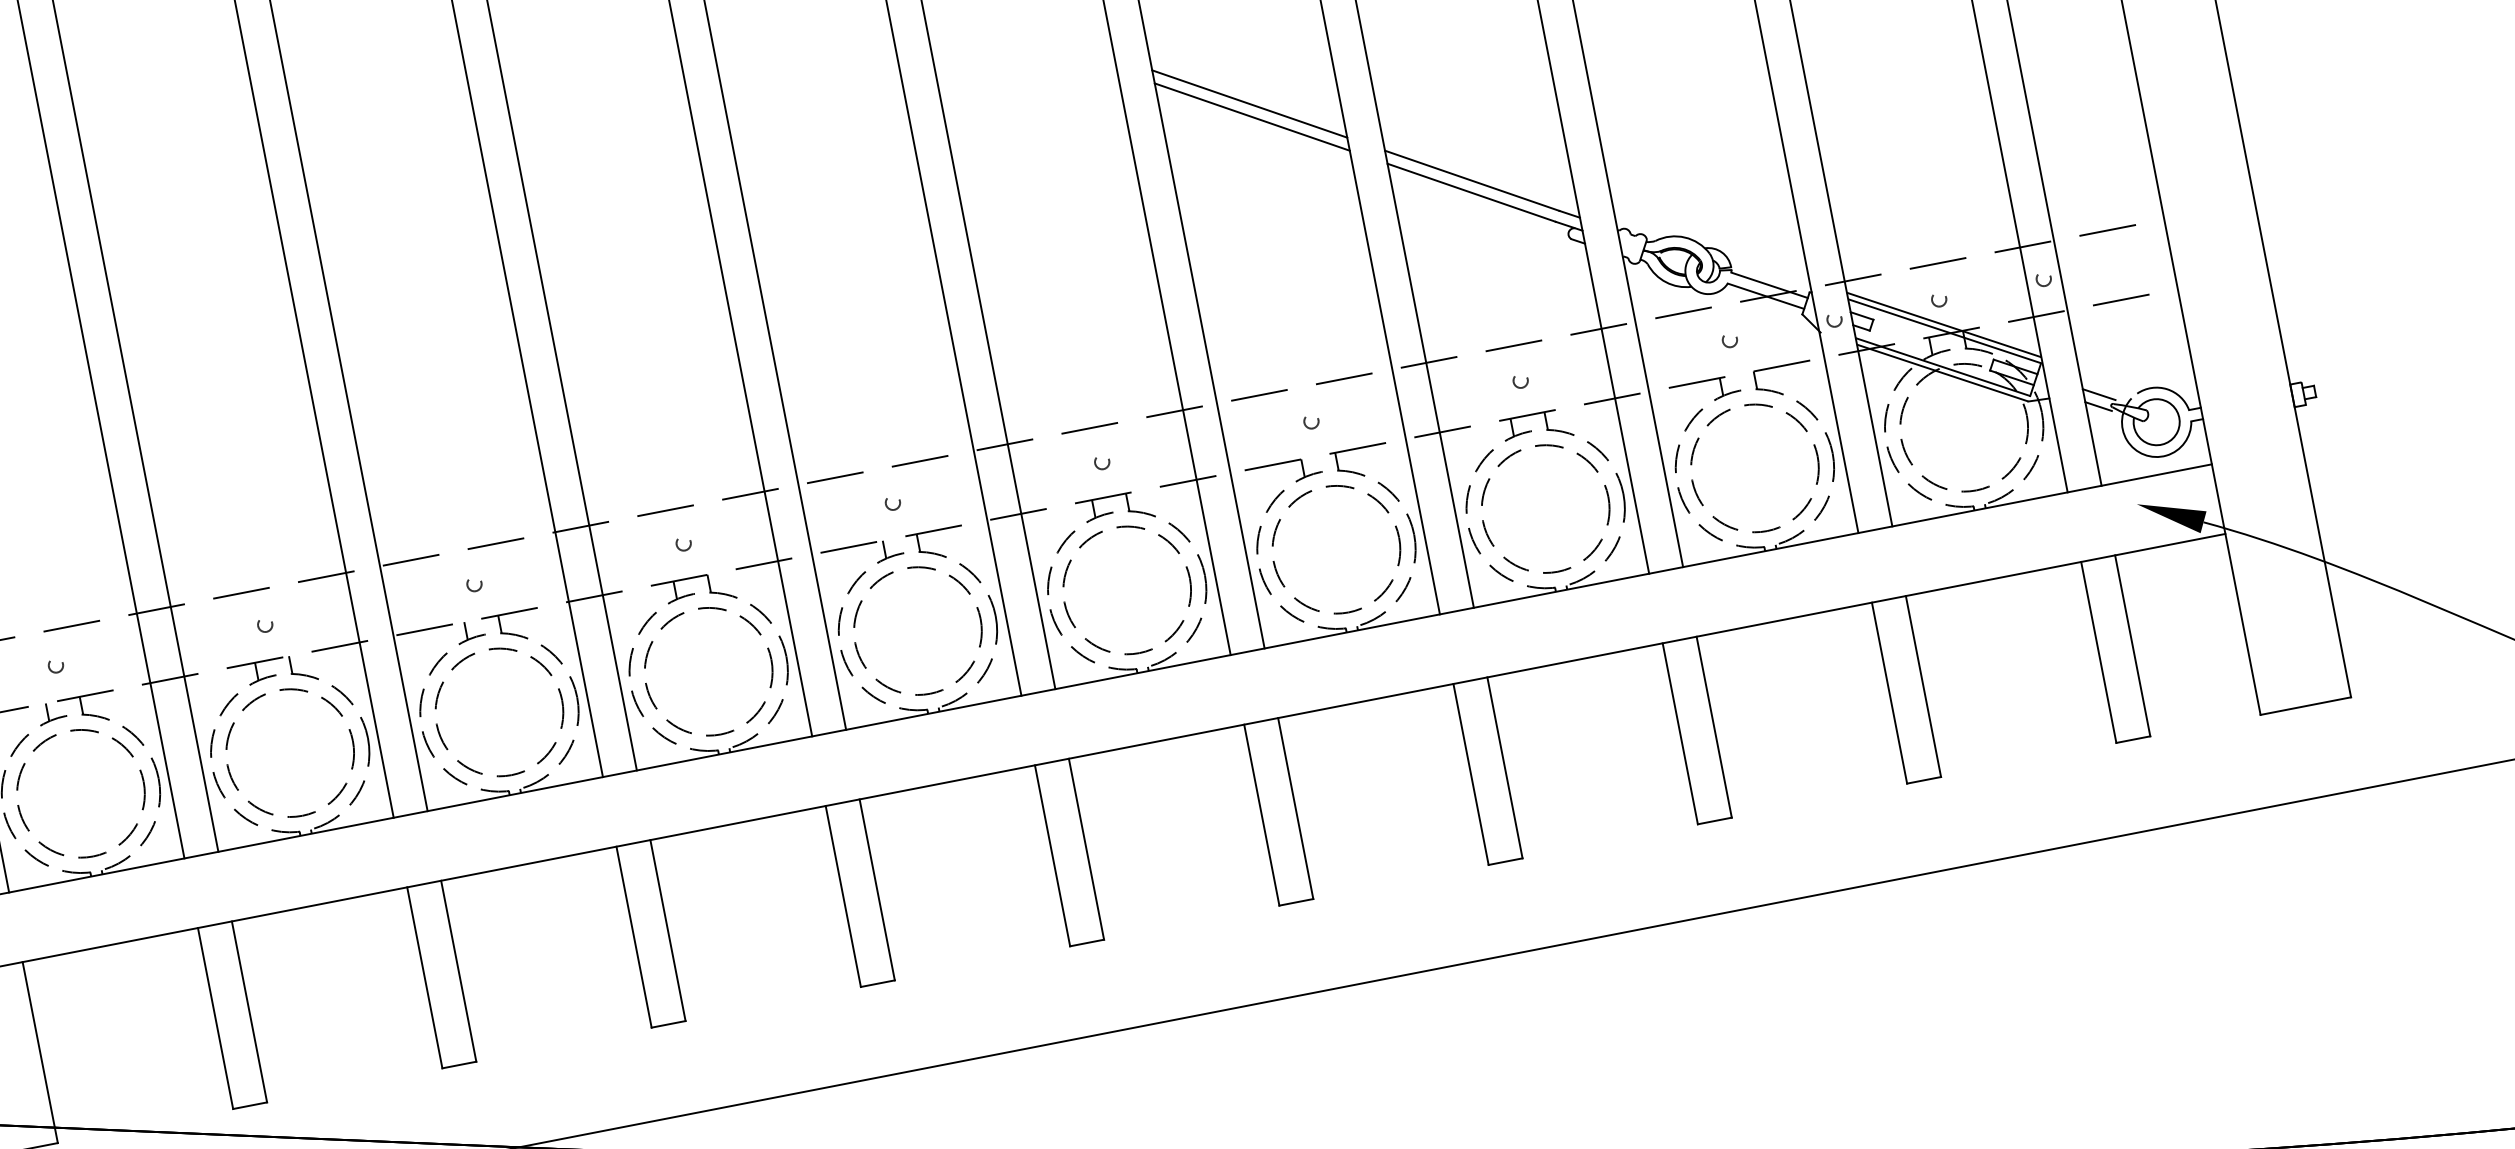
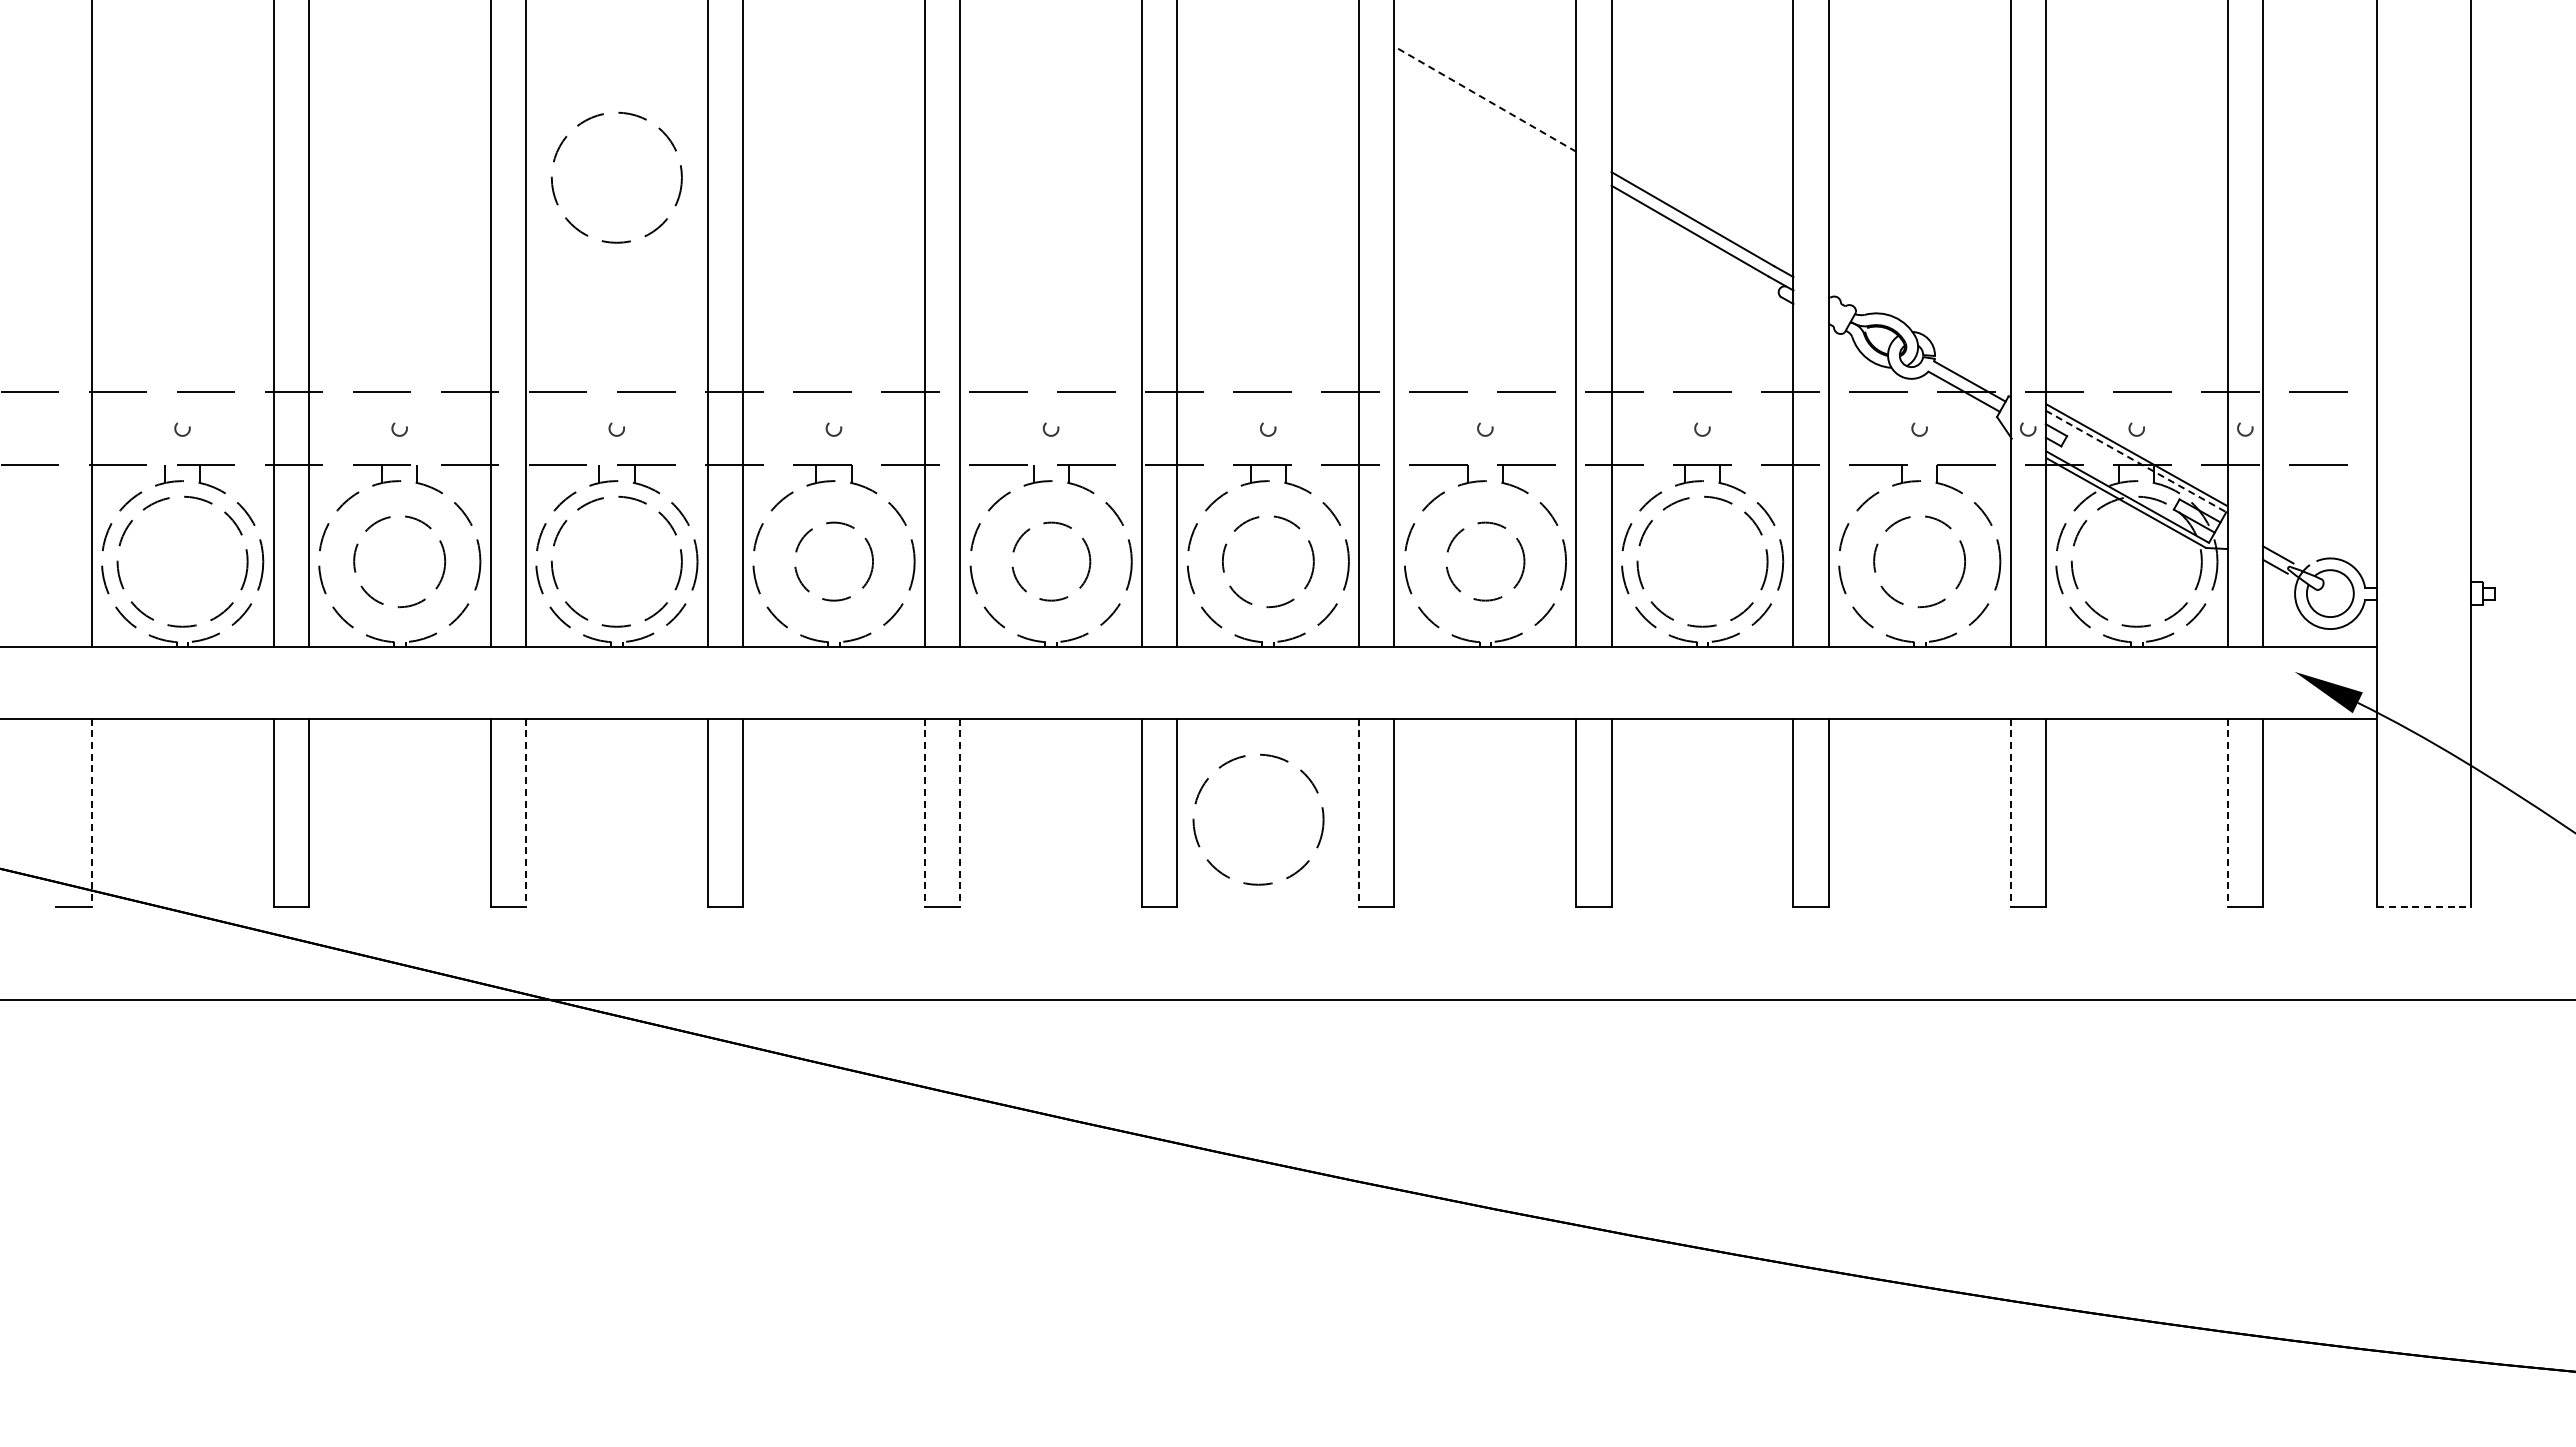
line: (1248, 103) -> (1484, 98), solid -> dashed
line: (1252, 116) -> (1485, 112), removed
line: (1945, 331) -> (2136, 461), solid -> dashed
circle: (427, 342) -> (616, 177), added
circle: (1754, 468) -> (1919, 561), size x0.7
circle: (1336, 549) -> (1485, 561), size x0.6
circle: (1127, 590) -> (1268, 561), size x0.7
circle: (918, 630) -> (1051, 561), size x0.6
line: (2098, 652) -> (2227, 812), solid -> dashed
circle: (708, 671) -> (833, 561), size x0.6
line: (1889, 693) -> (2010, 812), solid -> dashed
line: (2305, 706) -> (2424, 906), solid -> dashed
circle: (289, 752) -> (399, 561), size x0.7
line: (1262, 814) -> (1359, 812), solid -> dashed
circle: (1166, 840) -> (1258, 819), added
line: (877, 889) -> (960, 812), solid -> dashed
line: (842, 896) -> (924, 812), solid -> dashed
line: (458, 971) -> (525, 812), solid -> dashed
line: (40, 1052) -> (91, 812), solid -> dashed

